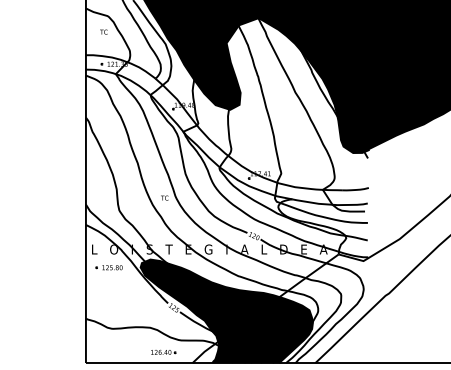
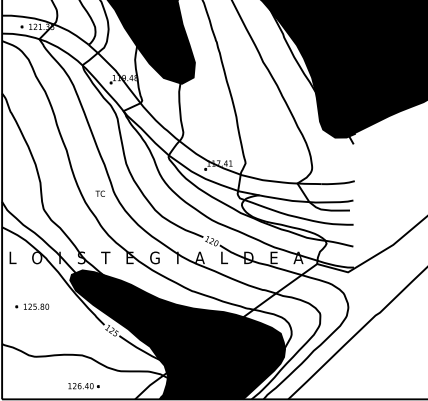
part: (108, 267) -> (31, 306), moved
part: (163, 351) -> (83, 385), moved

